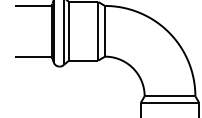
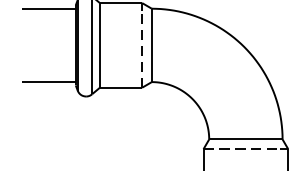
line: (98, 33) -> (142, 48), solid -> dashed
line: (167, 103) -> (242, 149), solid -> dashed

